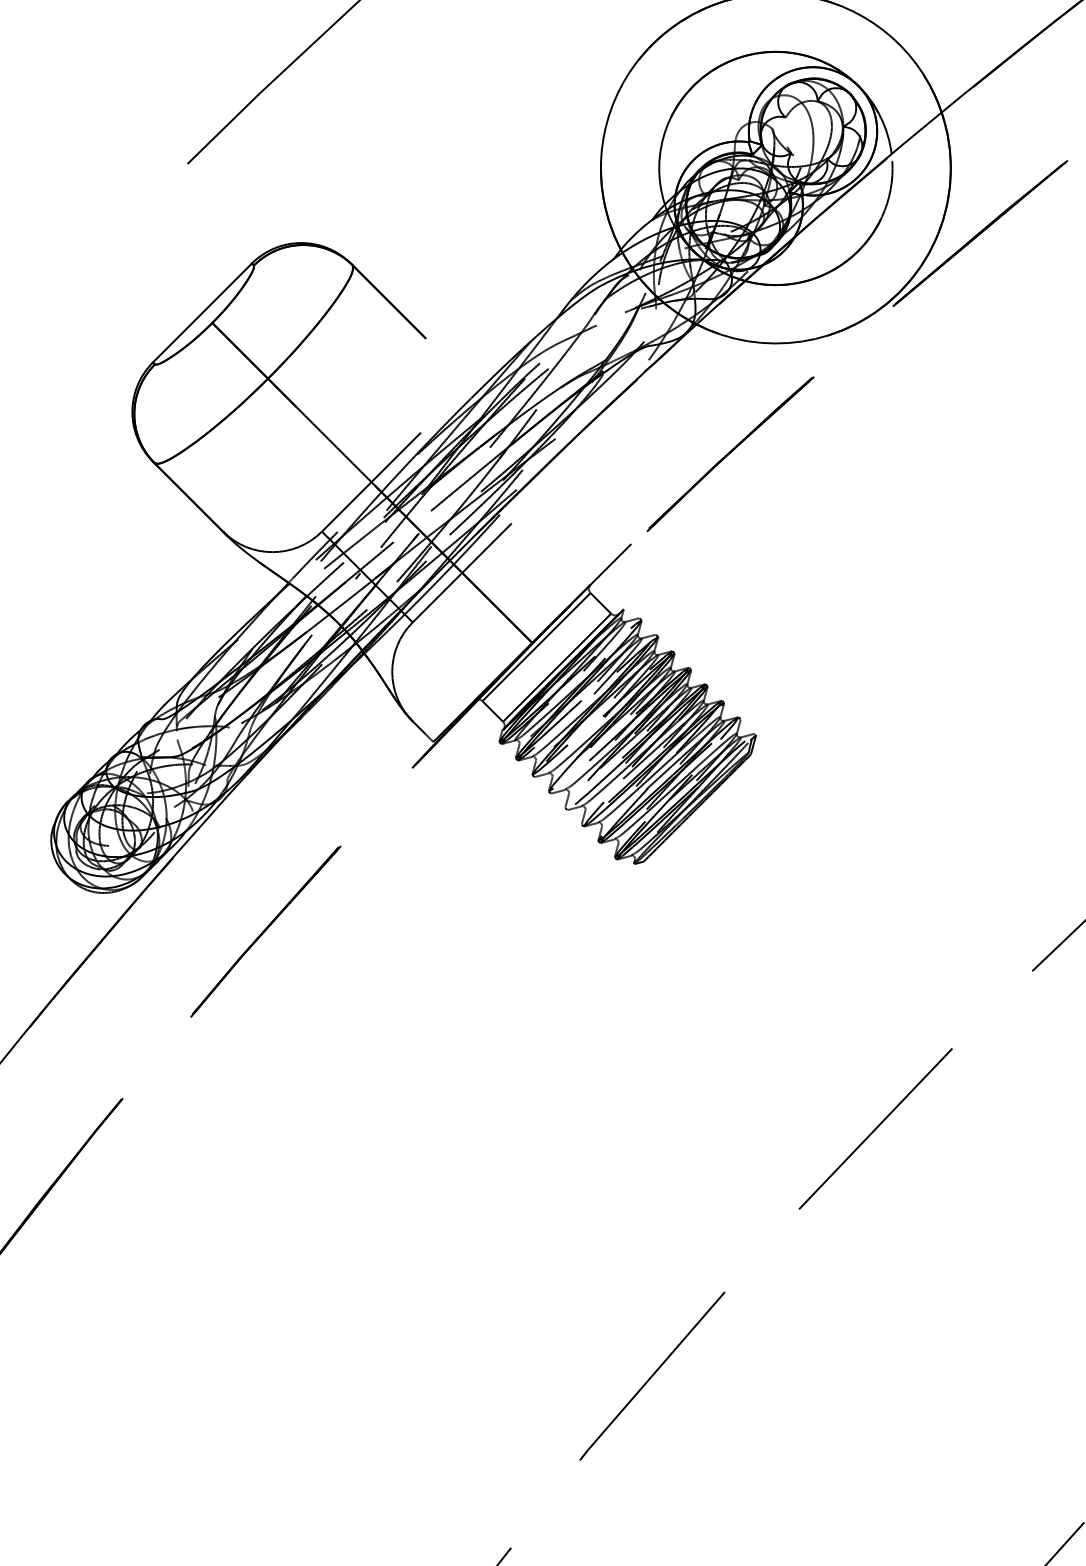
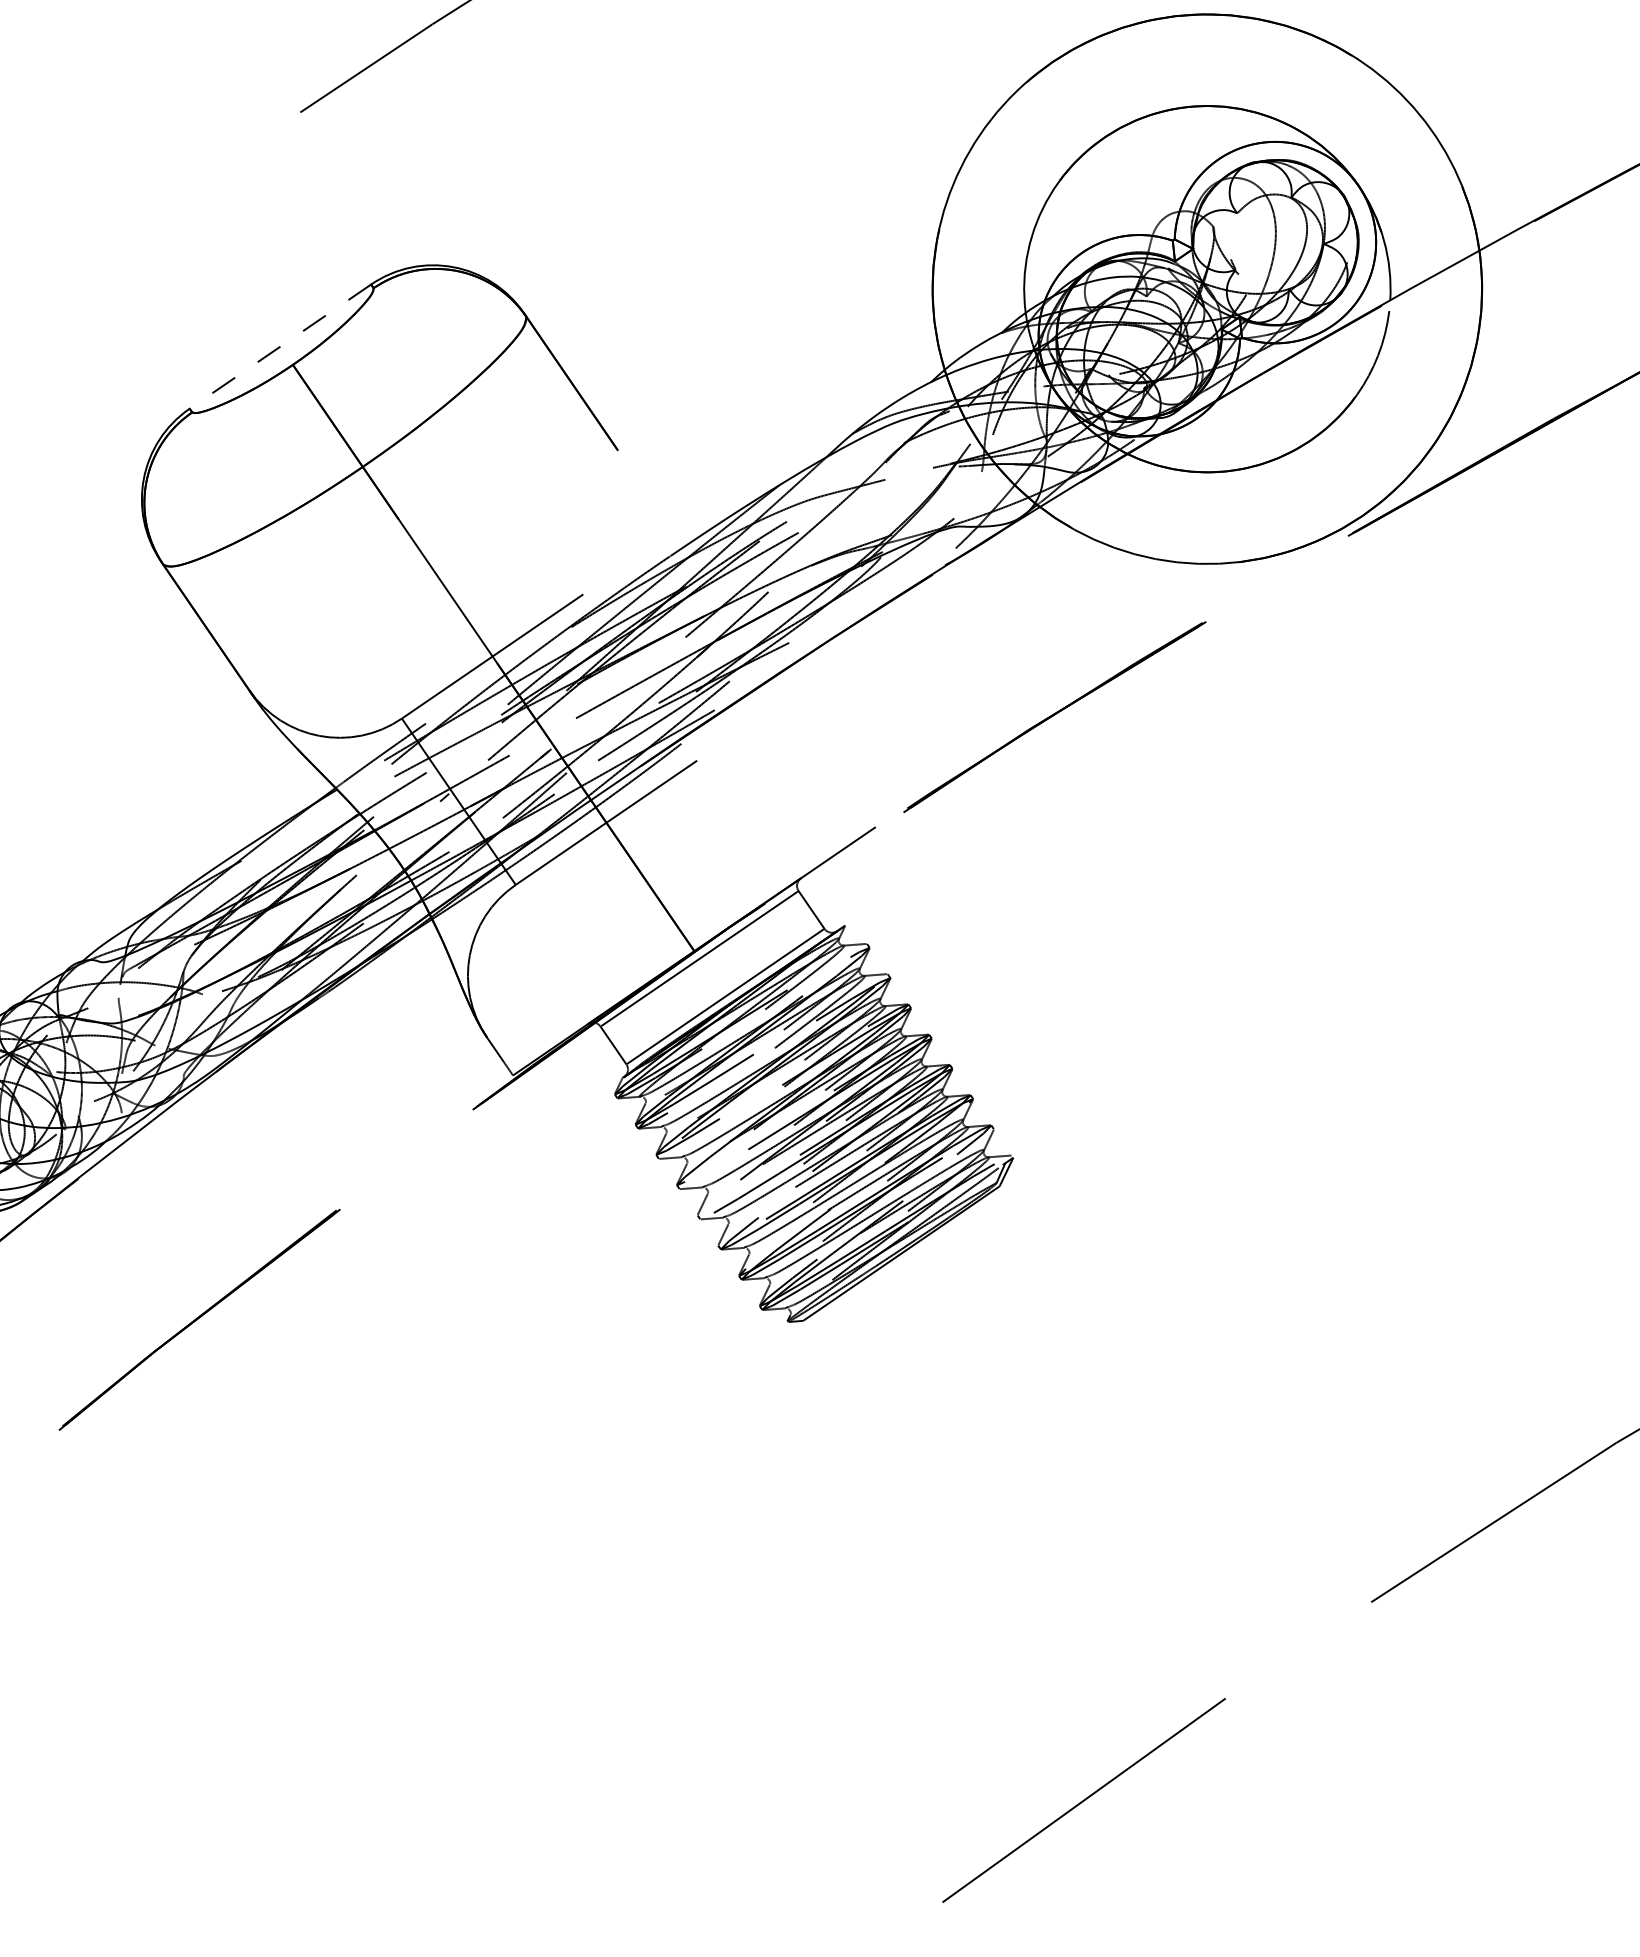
line: (202, 313) -> (280, 347), solid -> dashed

